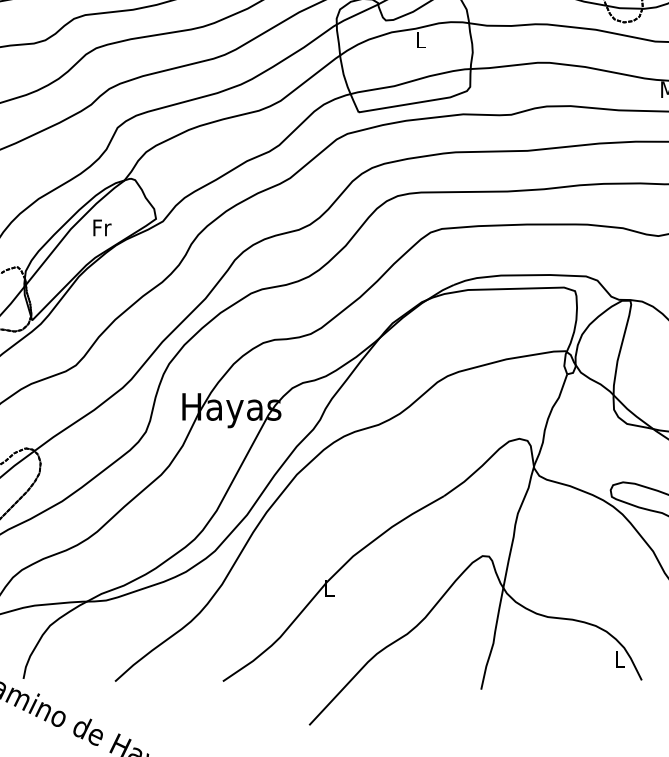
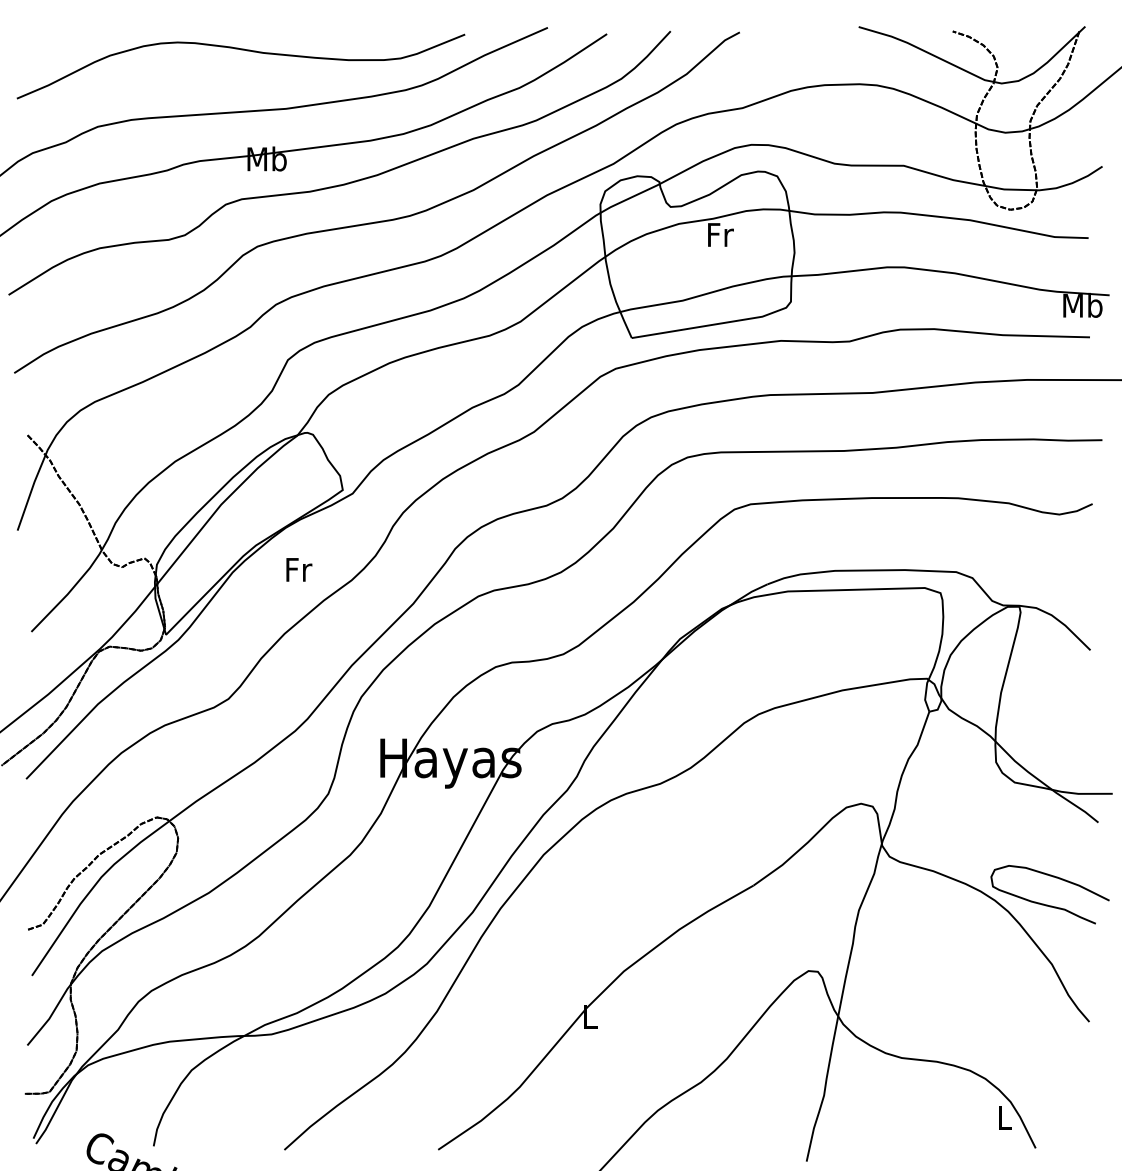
text: (420, 39) -> (720, 234), L -> Fr
text: (102, 227) -> (299, 569), moved

